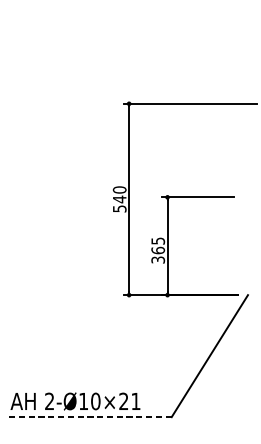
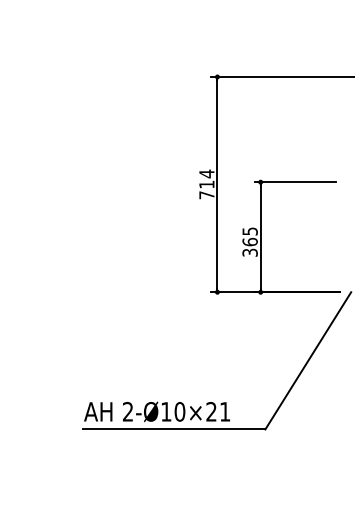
text: (119, 199) -> (206, 184), 540 -> 714
line: (90, 417) -> (173, 429), dashed -> solid

